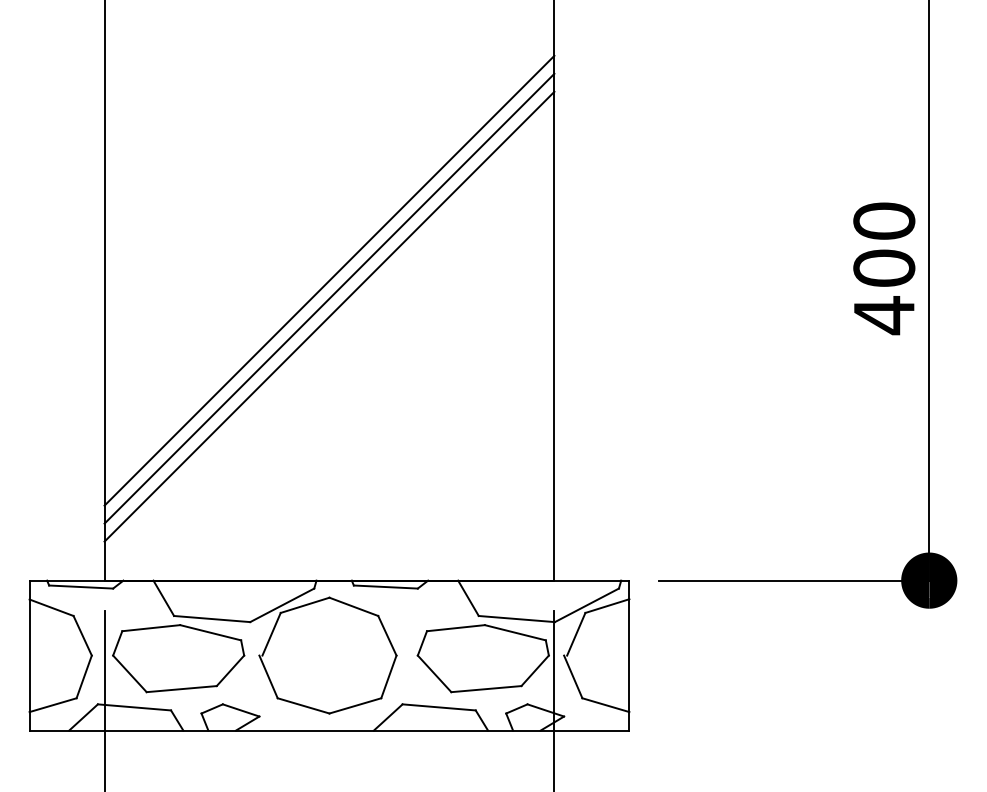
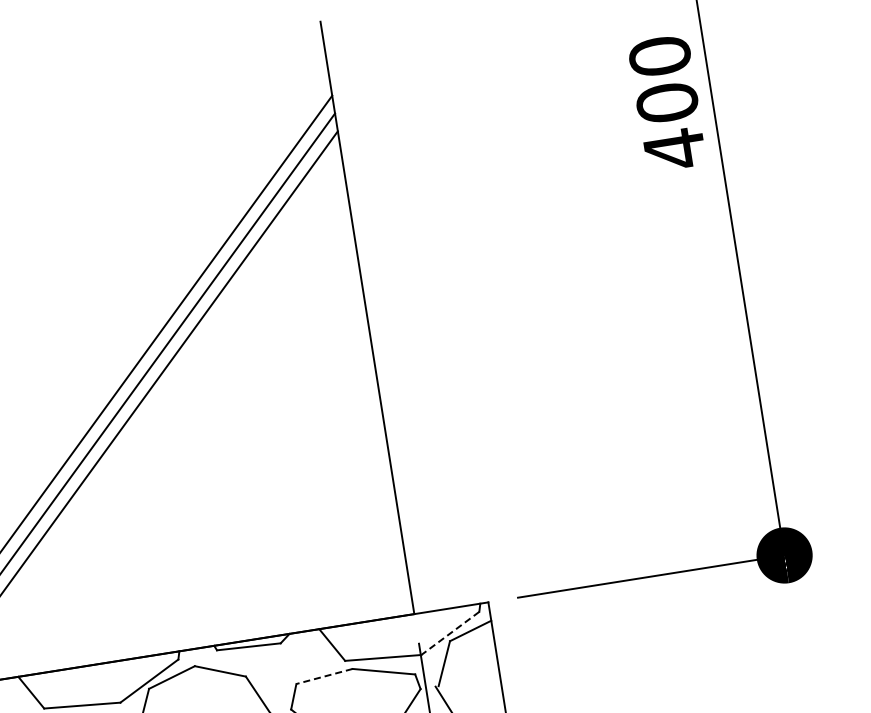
text: (884, 268) -> (667, 103), moved
line: (586, 605) -> (449, 633), solid -> dashed
line: (455, 628) -> (324, 676), solid -> dashed

